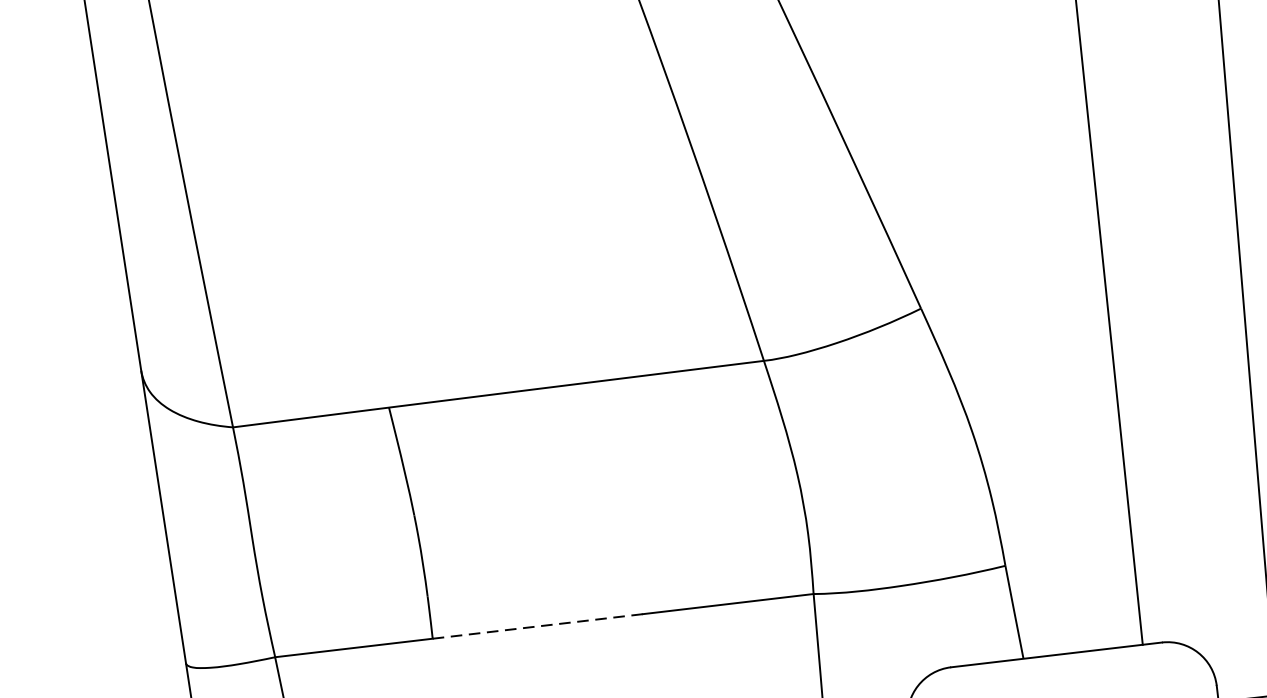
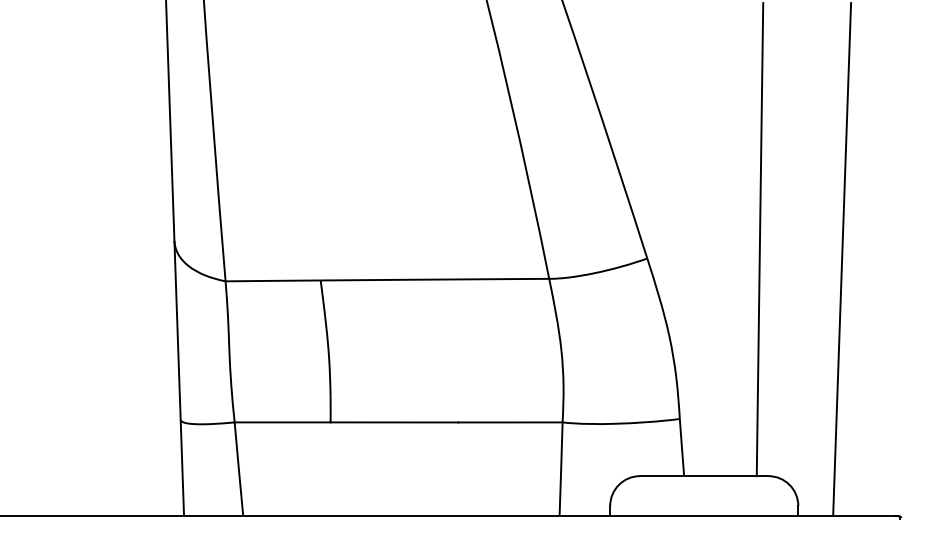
line: (537, 626) -> (394, 422), dashed -> solid

